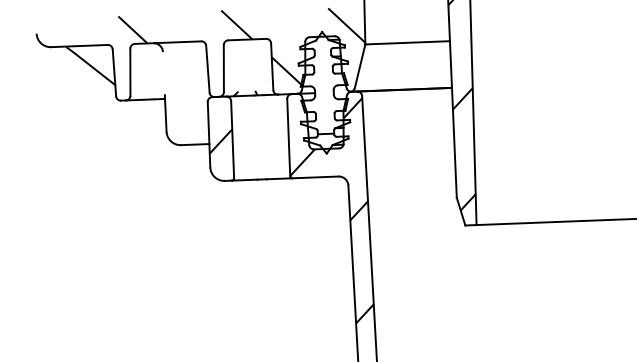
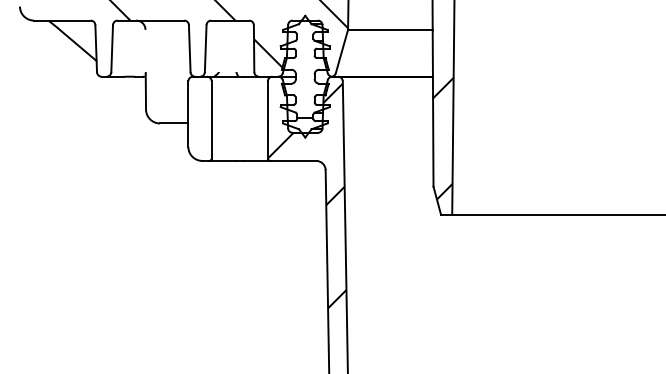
hatch: (220, 141) -> (199, 121), removed

